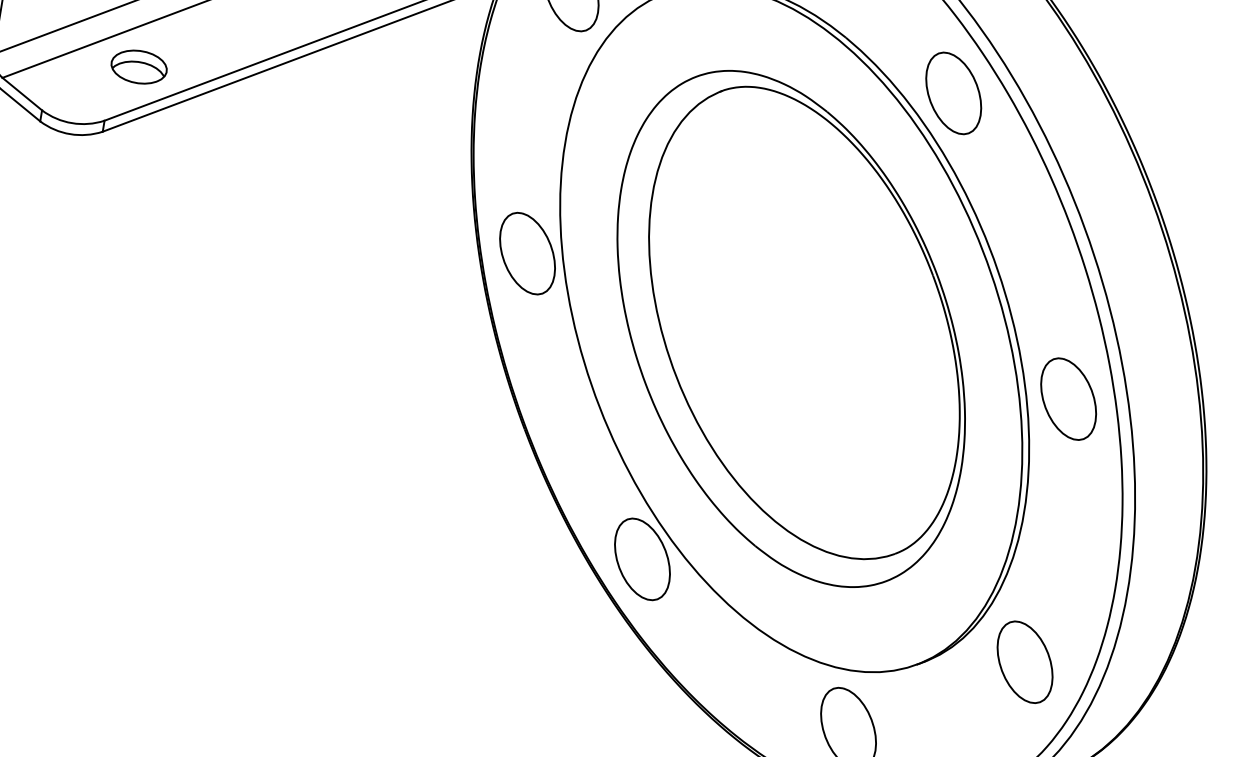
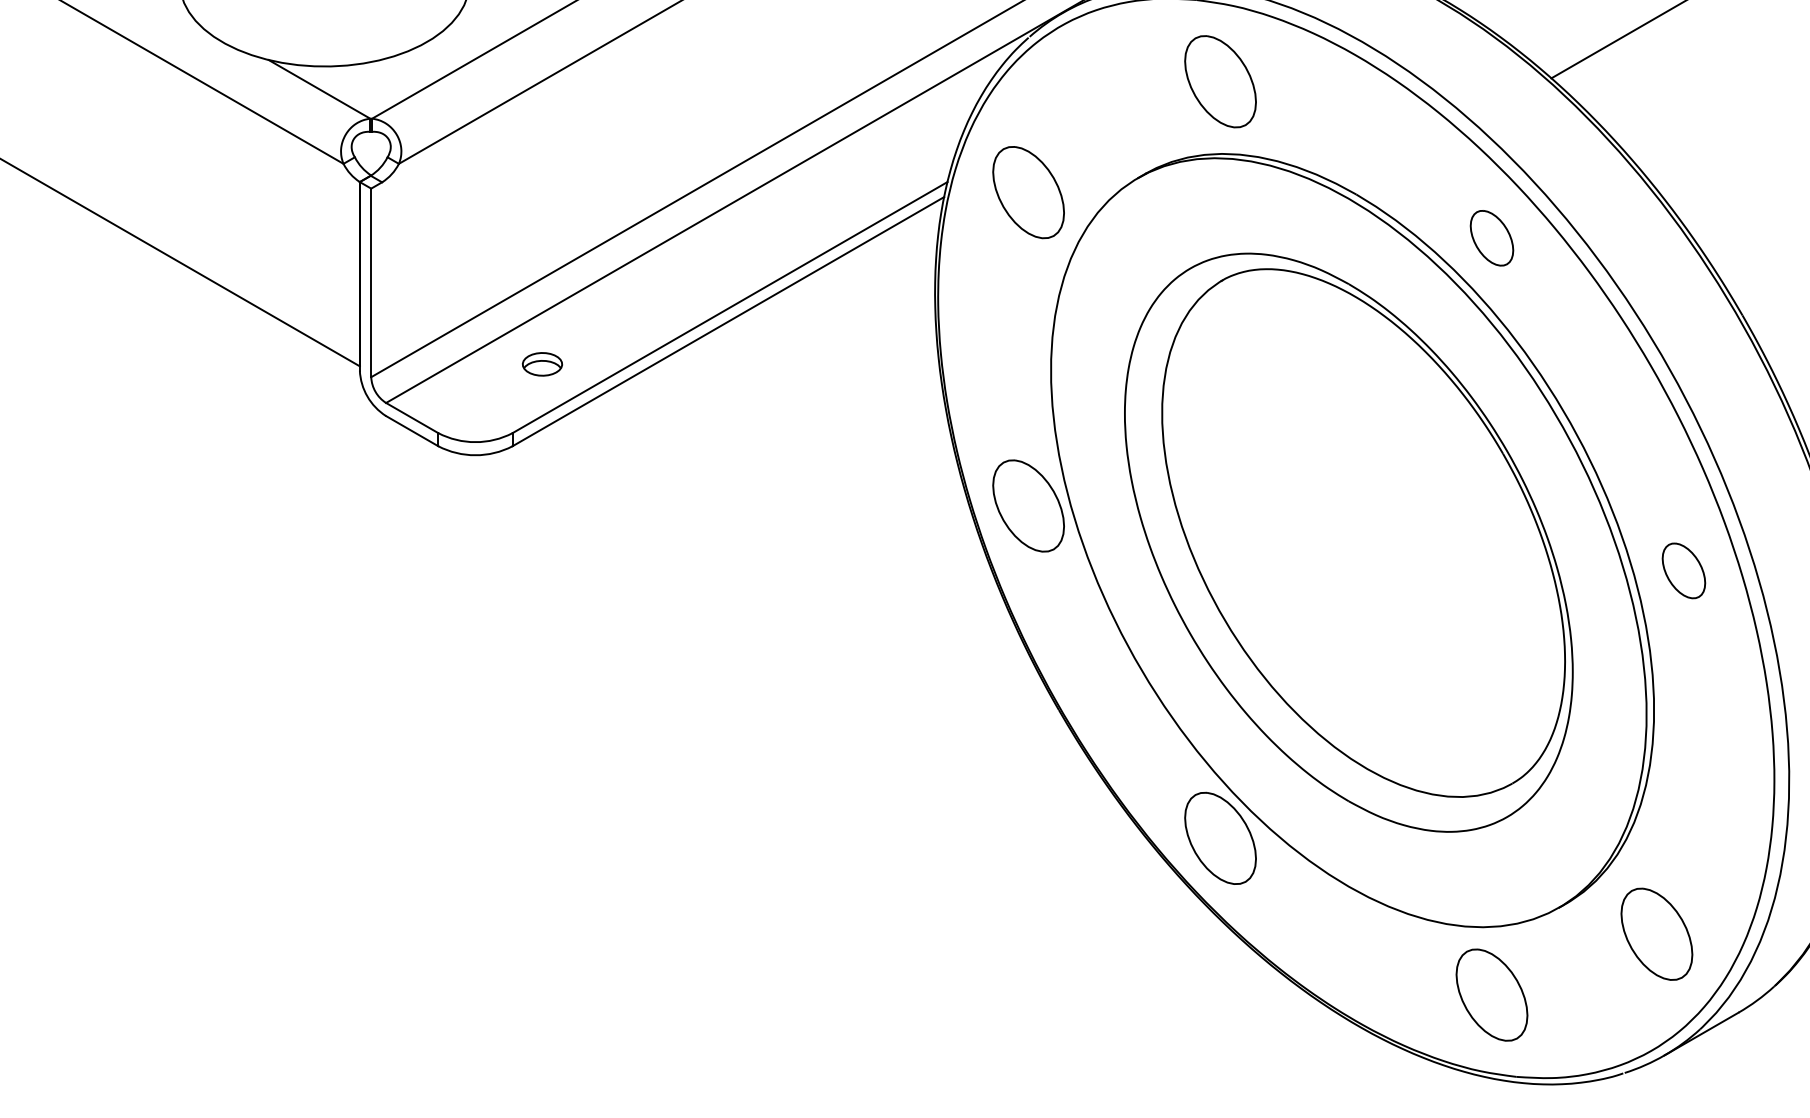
part: (139, 67) -> (542, 364), size x0.6
part: (953, 92) -> (1491, 237), size x0.6
part: (1068, 398) -> (1683, 570), size x0.6
part: (1024, 661) -> (1656, 933), moved

